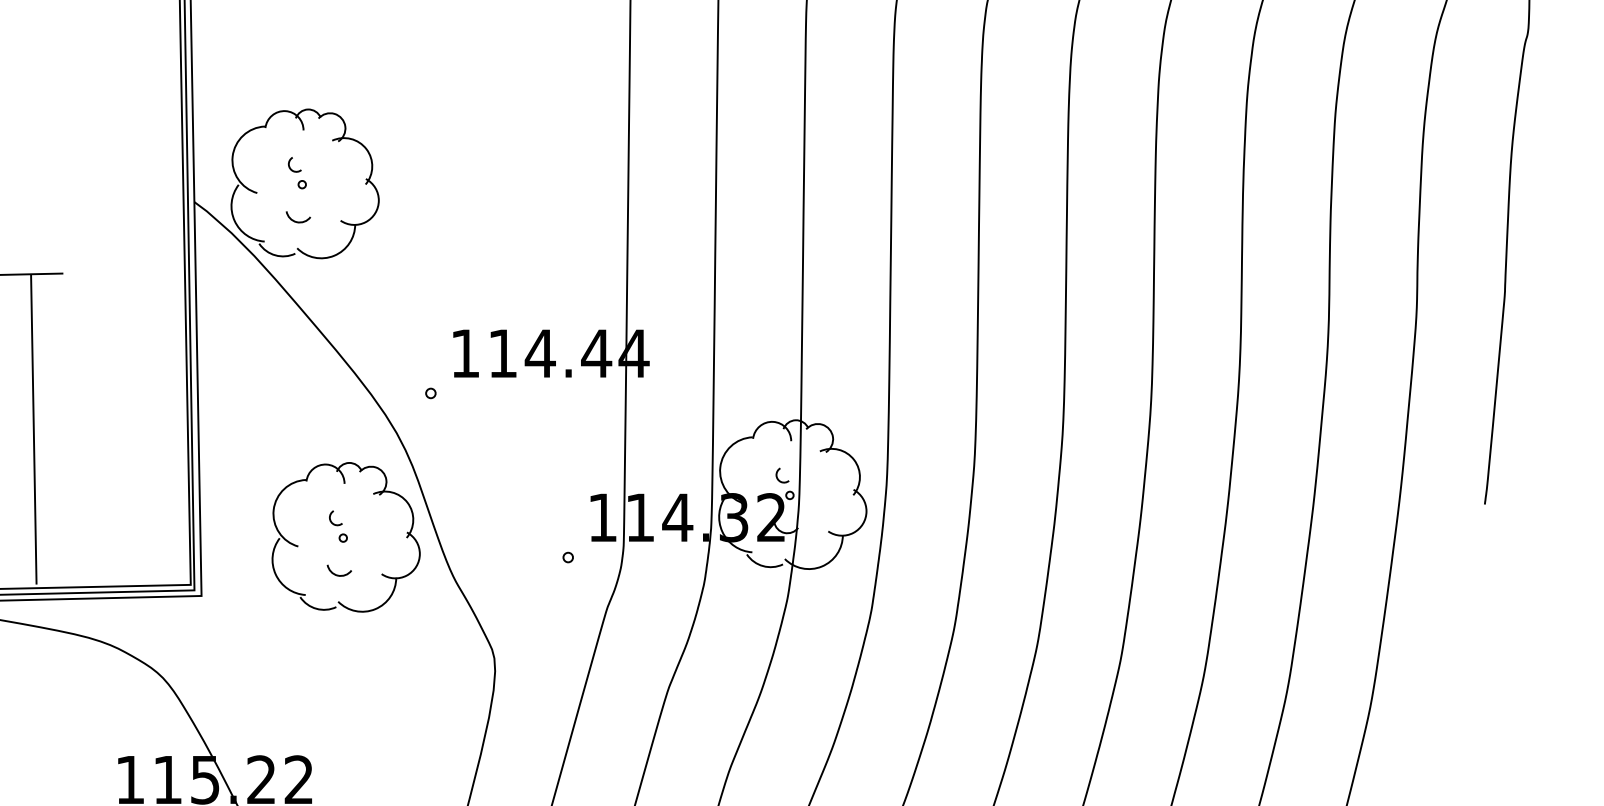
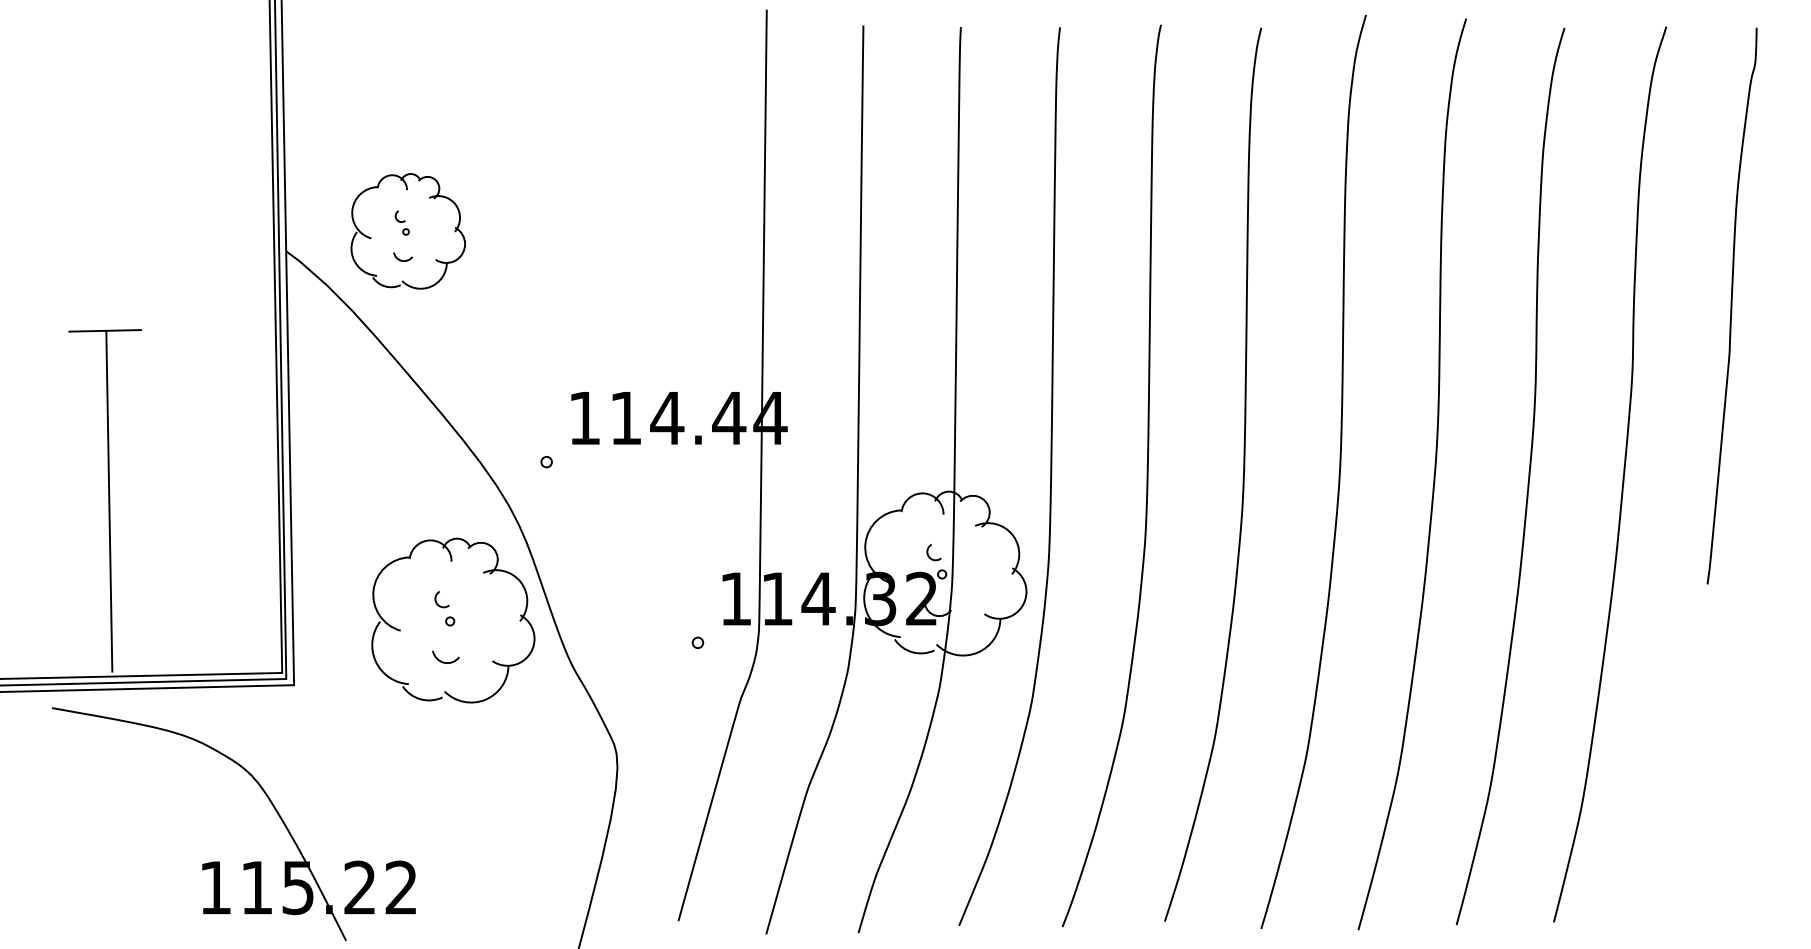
part: (305, 184) -> (408, 231), size x0.7

